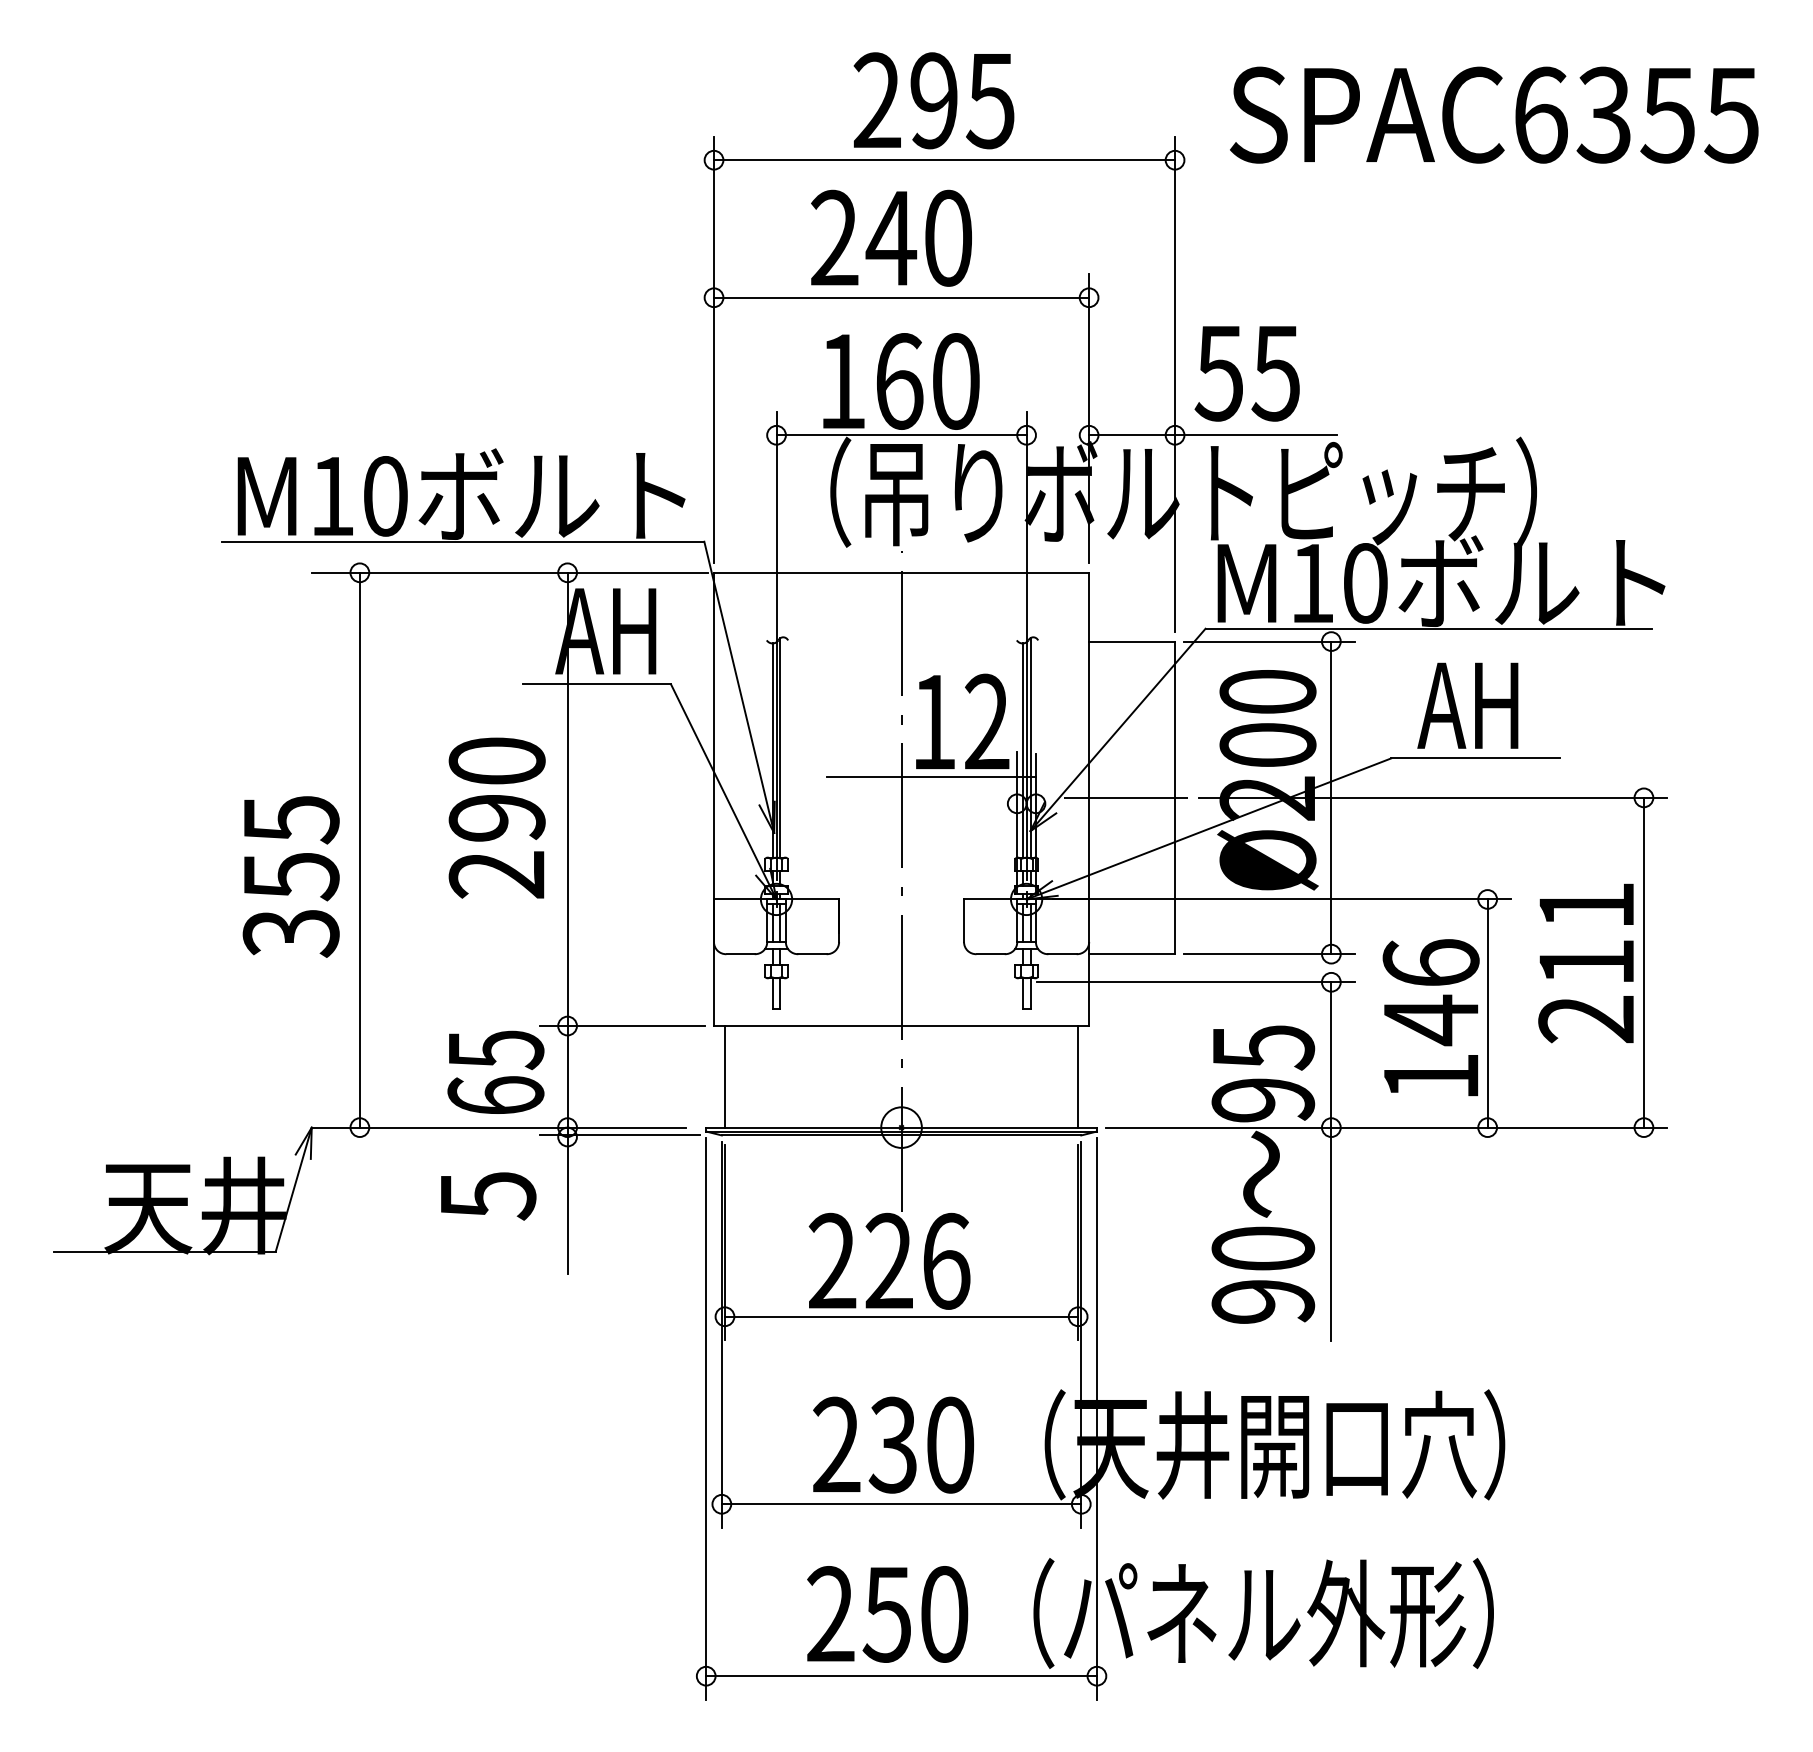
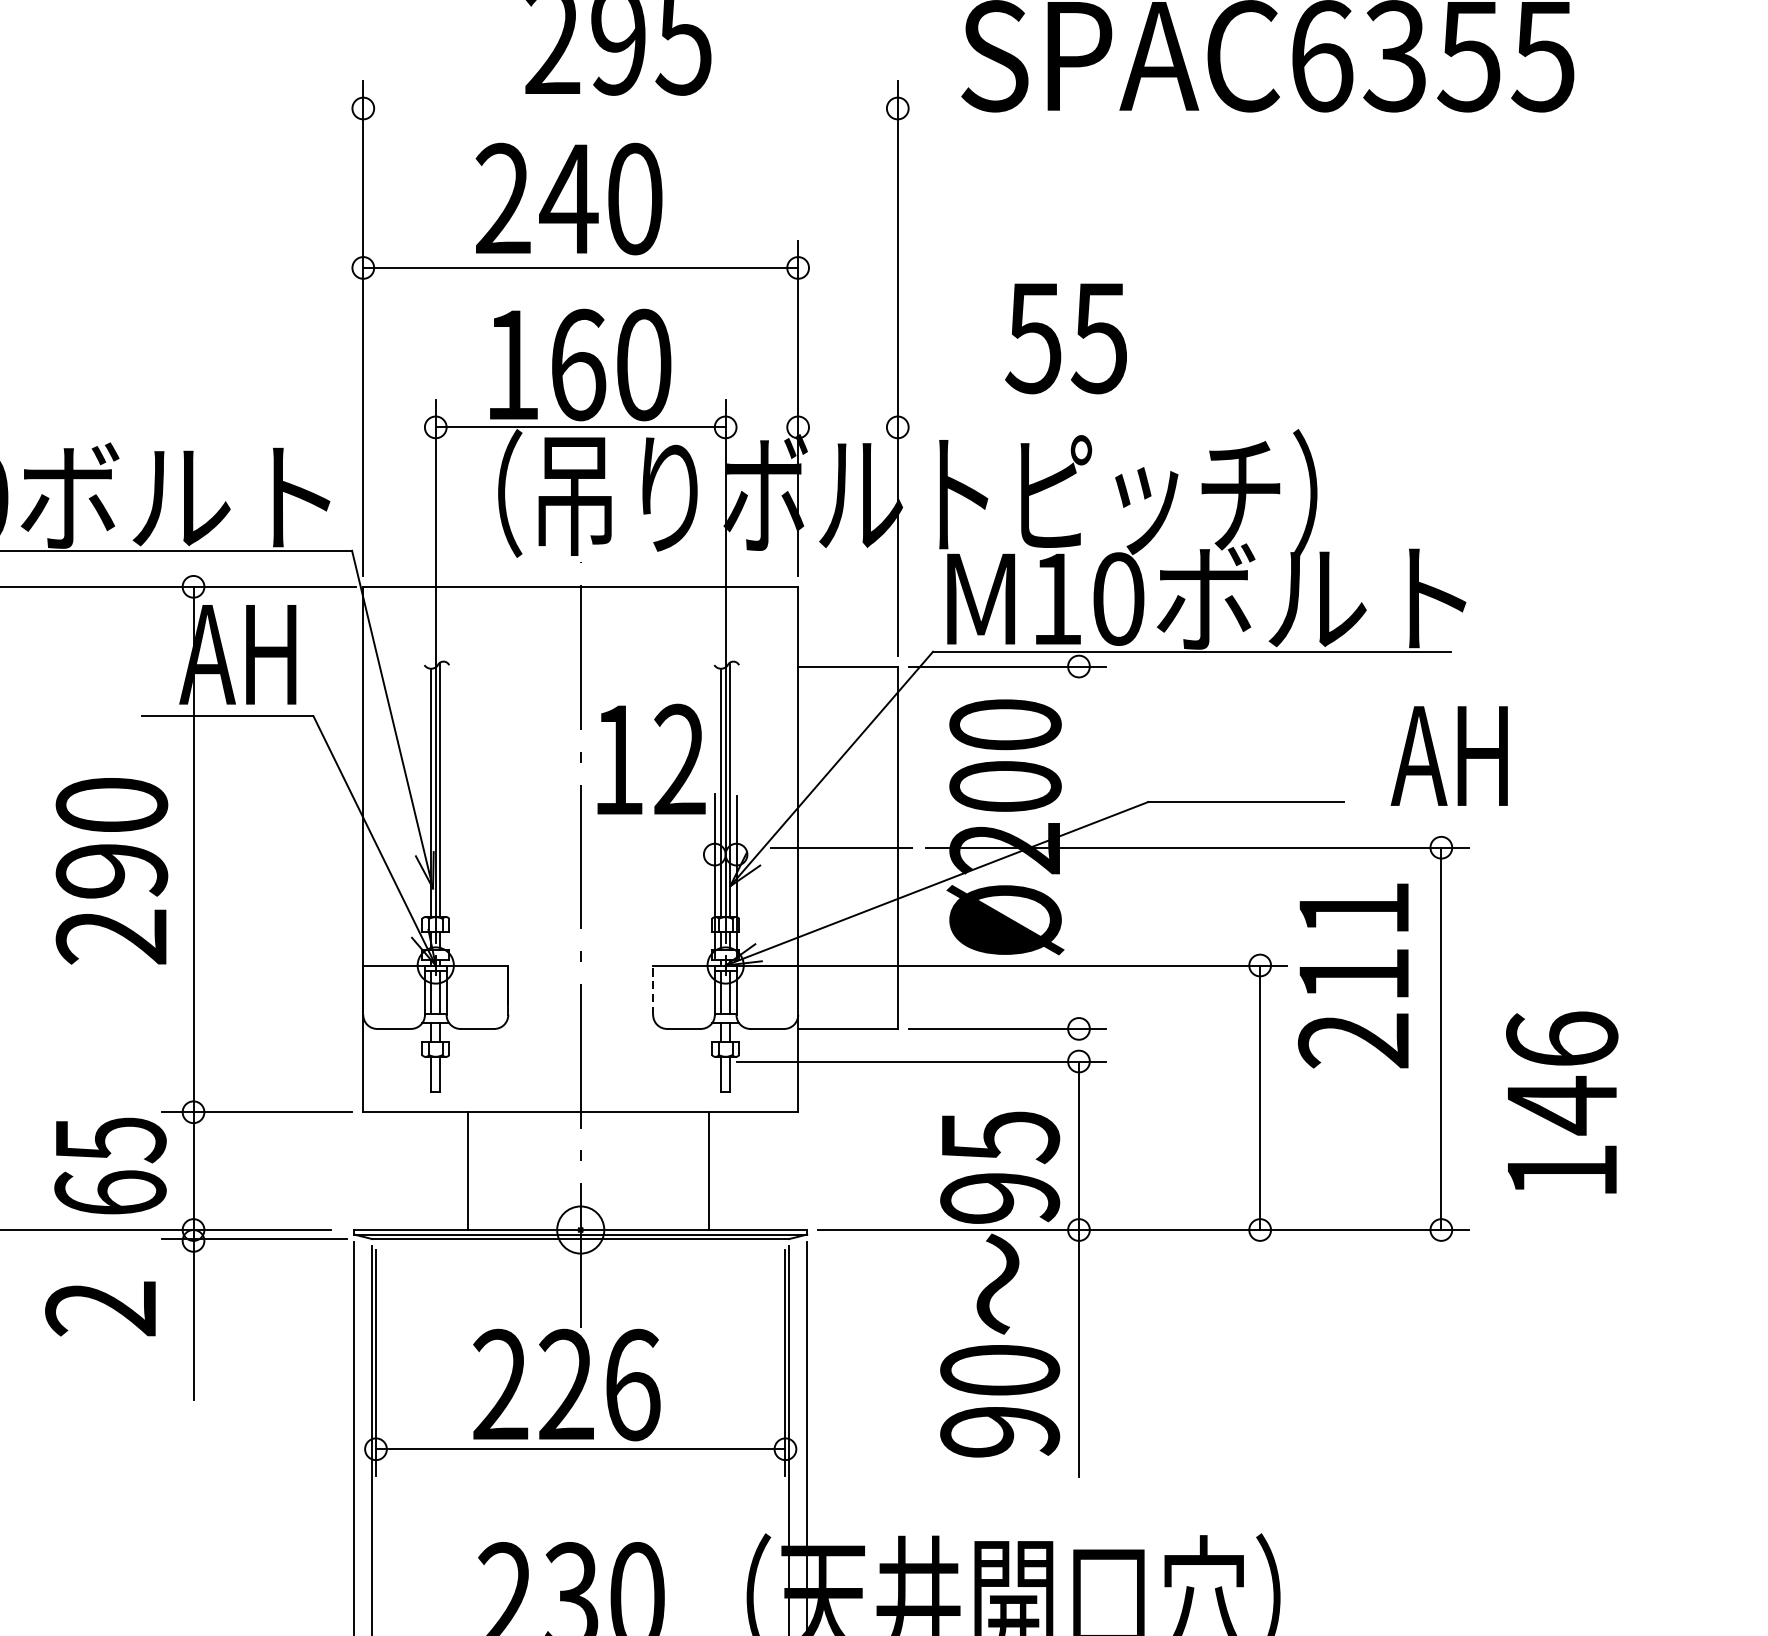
line: (944, 160) -> (630, 108), removed
text: (1246, 373) -> (1065, 338), moved
line: (1213, 435) -> (942, 427), removed
text: (1467, 705) -> (1448, 755), moved
line: (930, 777) -> (614, 824), removed
line: (1331, 797) -> (1079, 847), removed
line: (964, 920) -> (653, 989), solid -> dashed
text: (1585, 963) -> (1352, 975), moved
text: (1430, 1017) -> (1561, 1102), moved
line: (724, 1076) -> (467, 1170), moved
line: (1078, 1076) -> (709, 1170), moved
text: (487, 1196) -> (100, 1309), 5 -> 2

